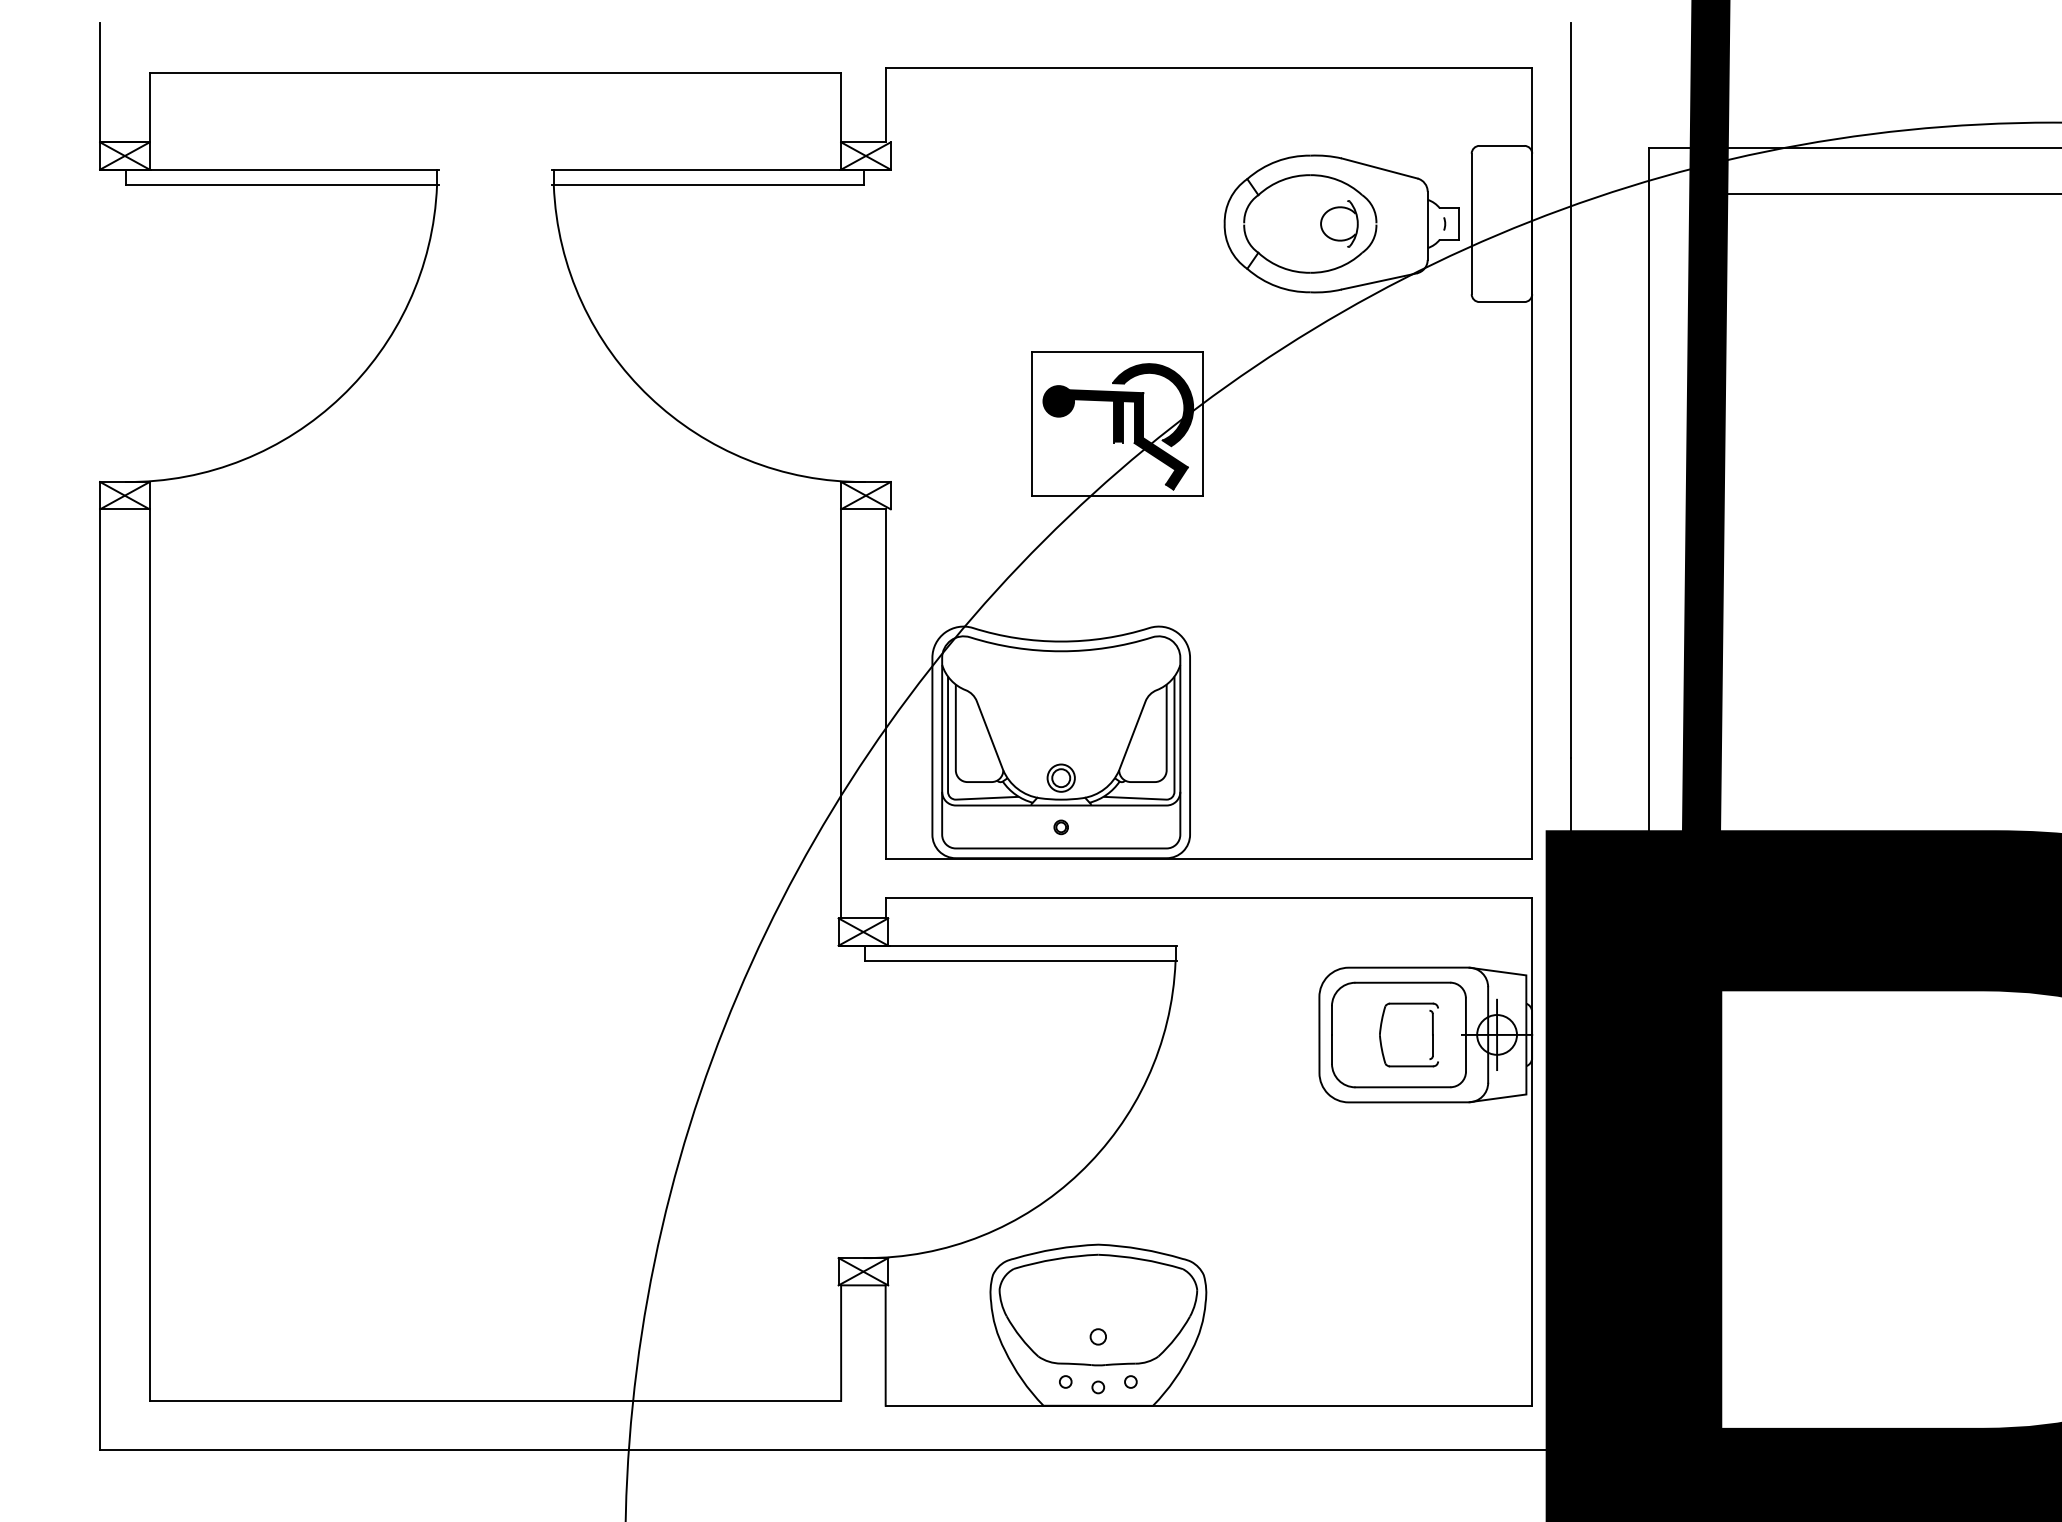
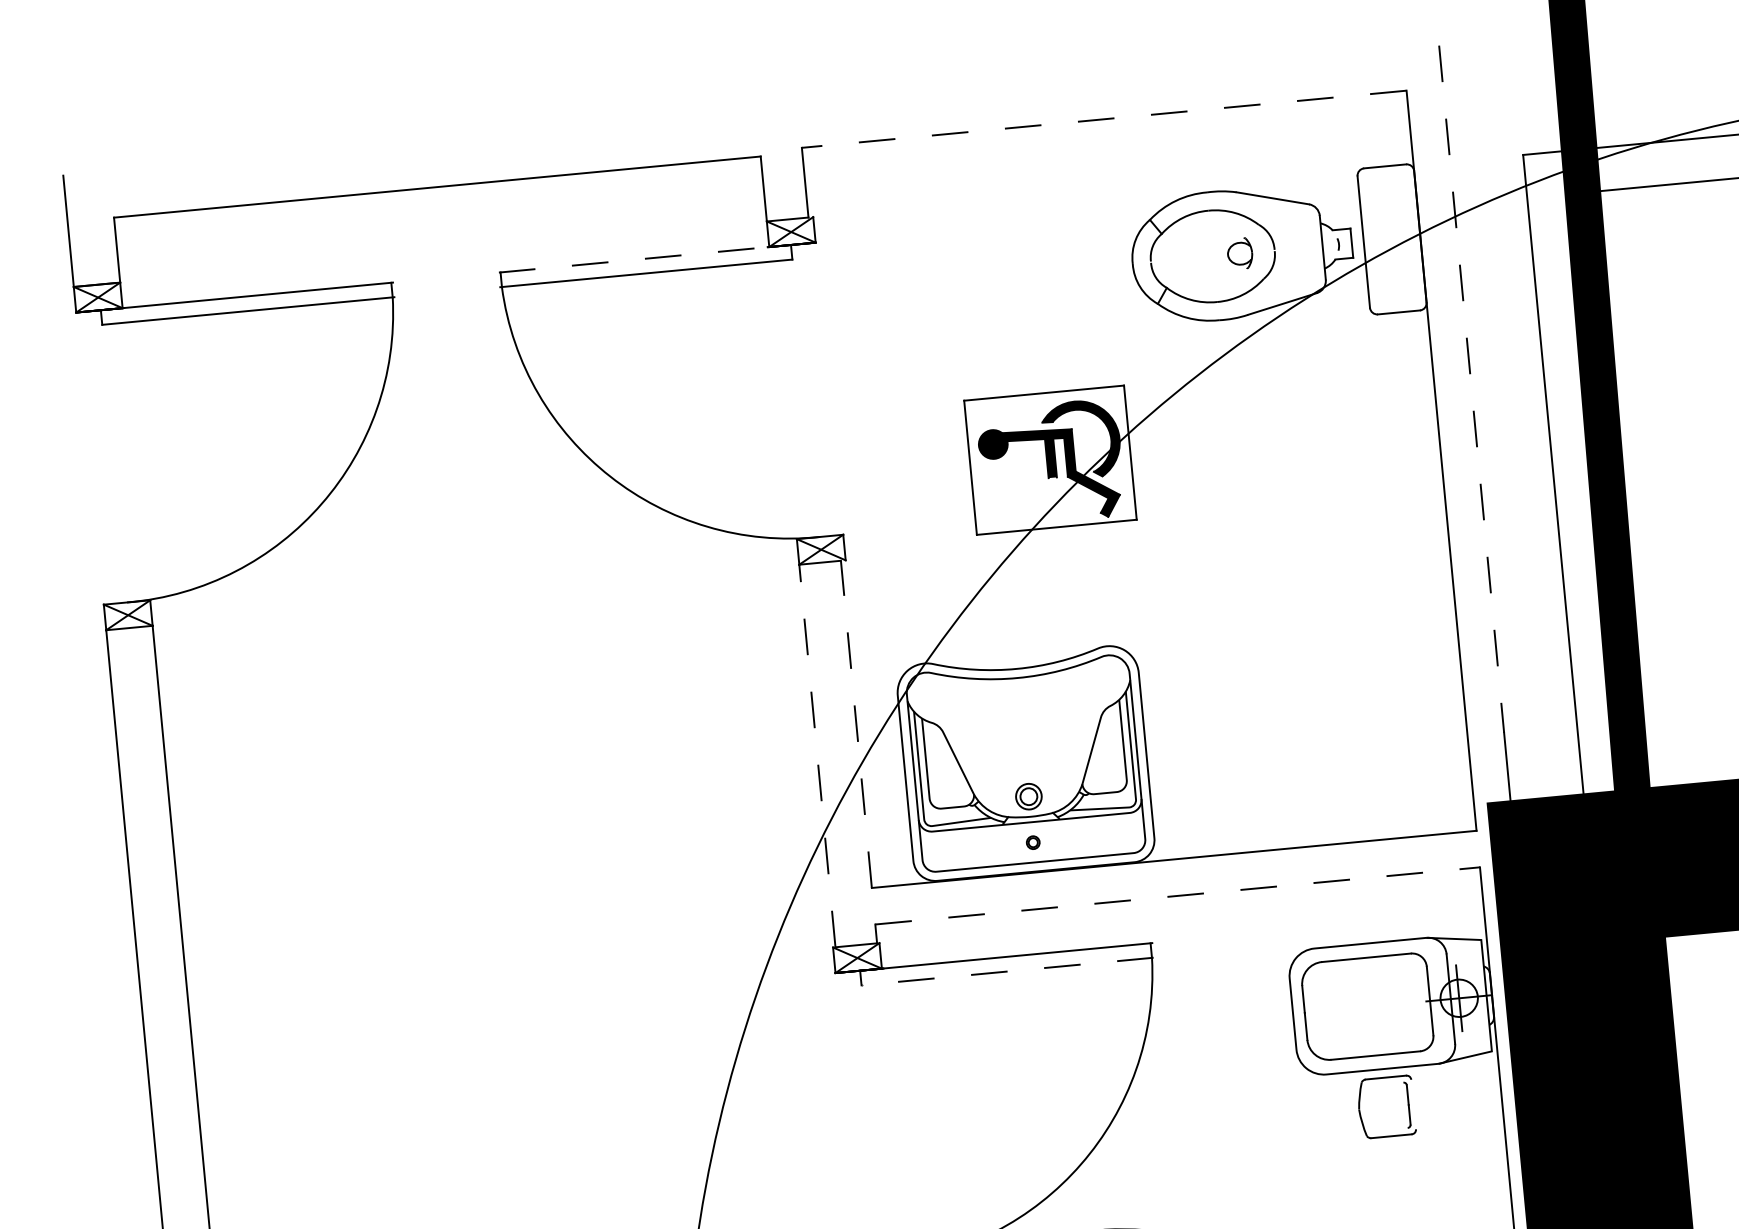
line: (1208, 67) -> (1103, 119), solid -> dashed
line: (708, 169) -> (645, 258), solid -> dashed
part: (1339, 223) -> (1240, 253), size x0.7
line: (1571, 391) -> (1471, 389), solid -> dashed
line: (885, 684) -> (856, 724), solid -> dashed
line: (841, 713) -> (817, 755), solid -> dashed
line: (1209, 898) -> (1178, 896), solid -> dashed
line: (1020, 961) -> (1007, 971), solid -> dashed
part: (1432, 1034) -> (1408, 1104), moved

